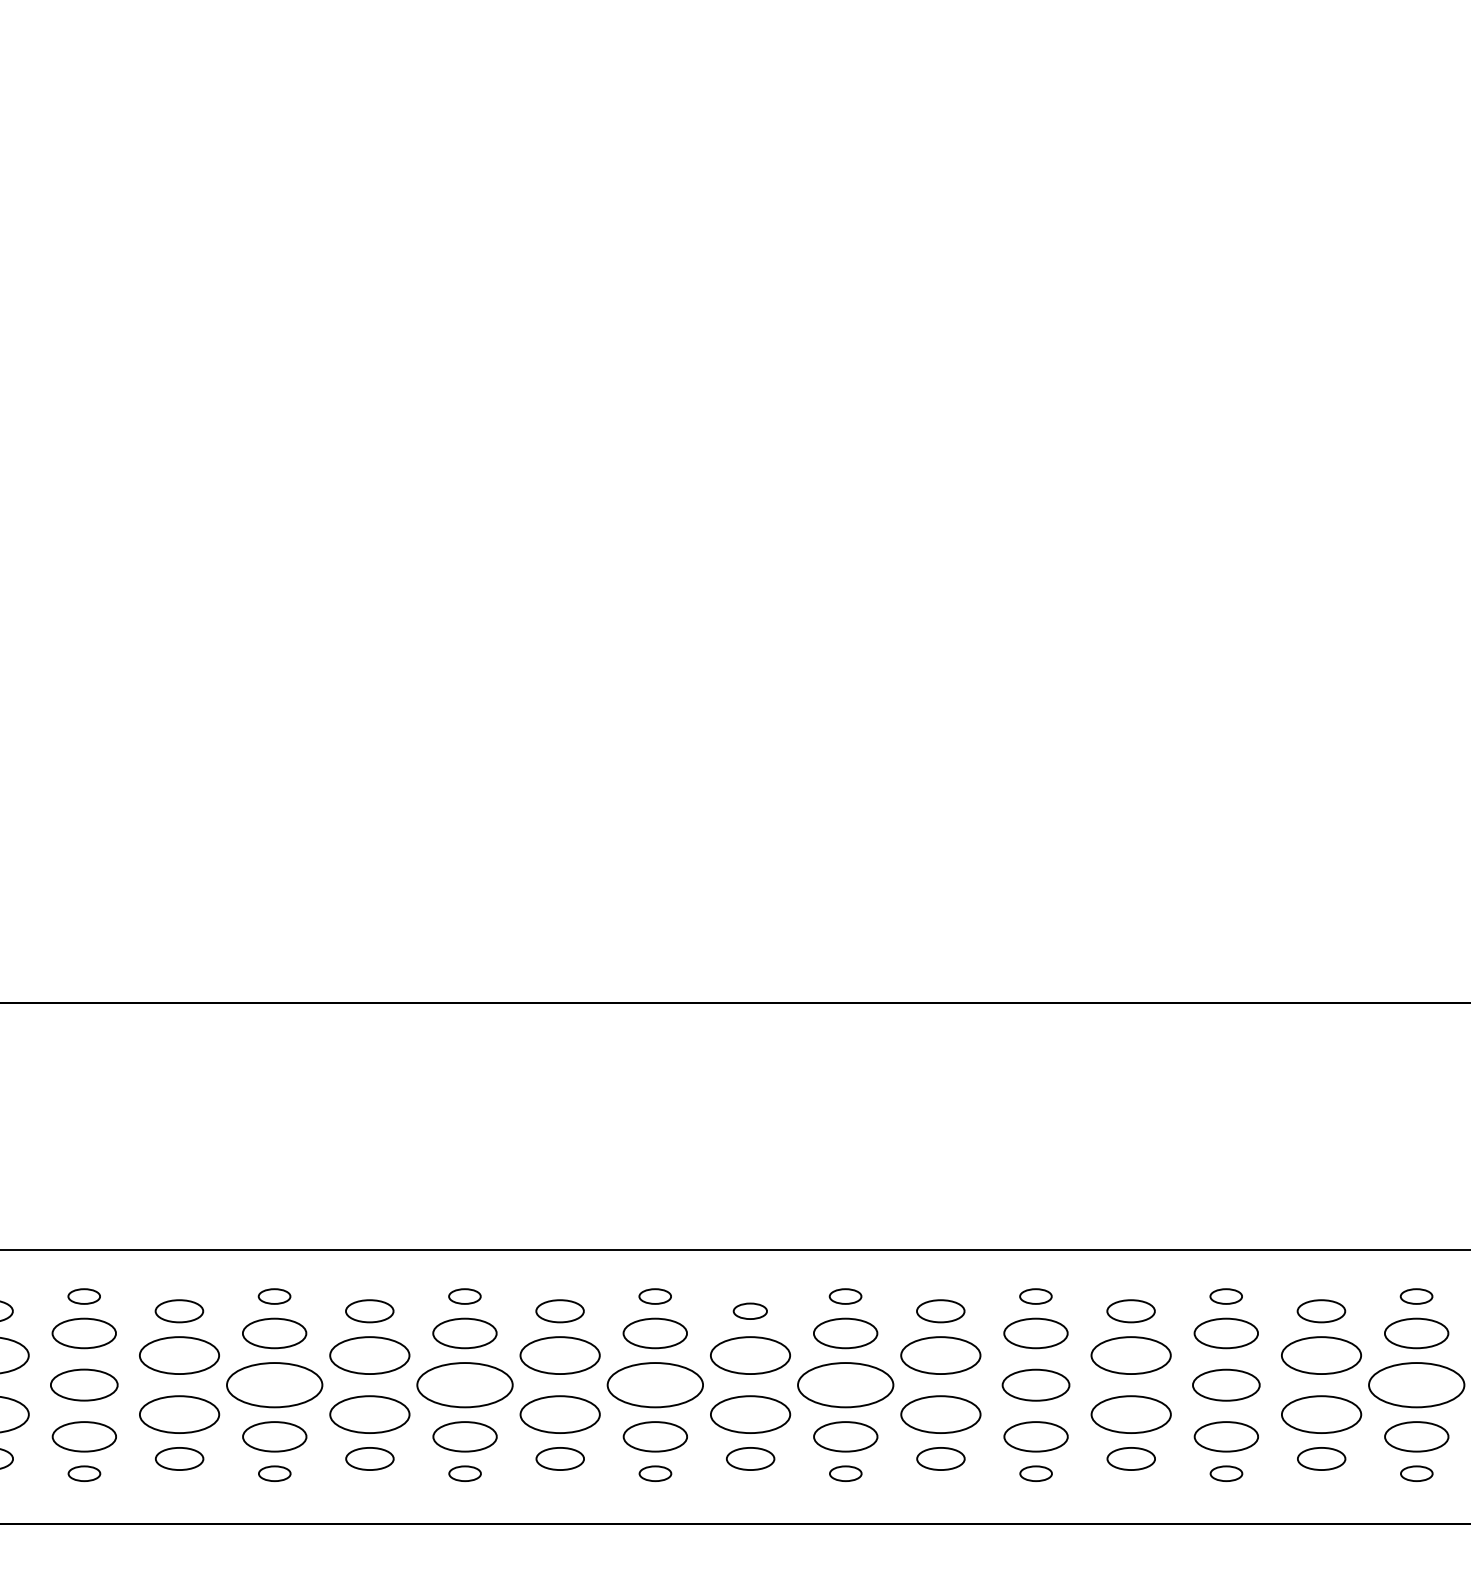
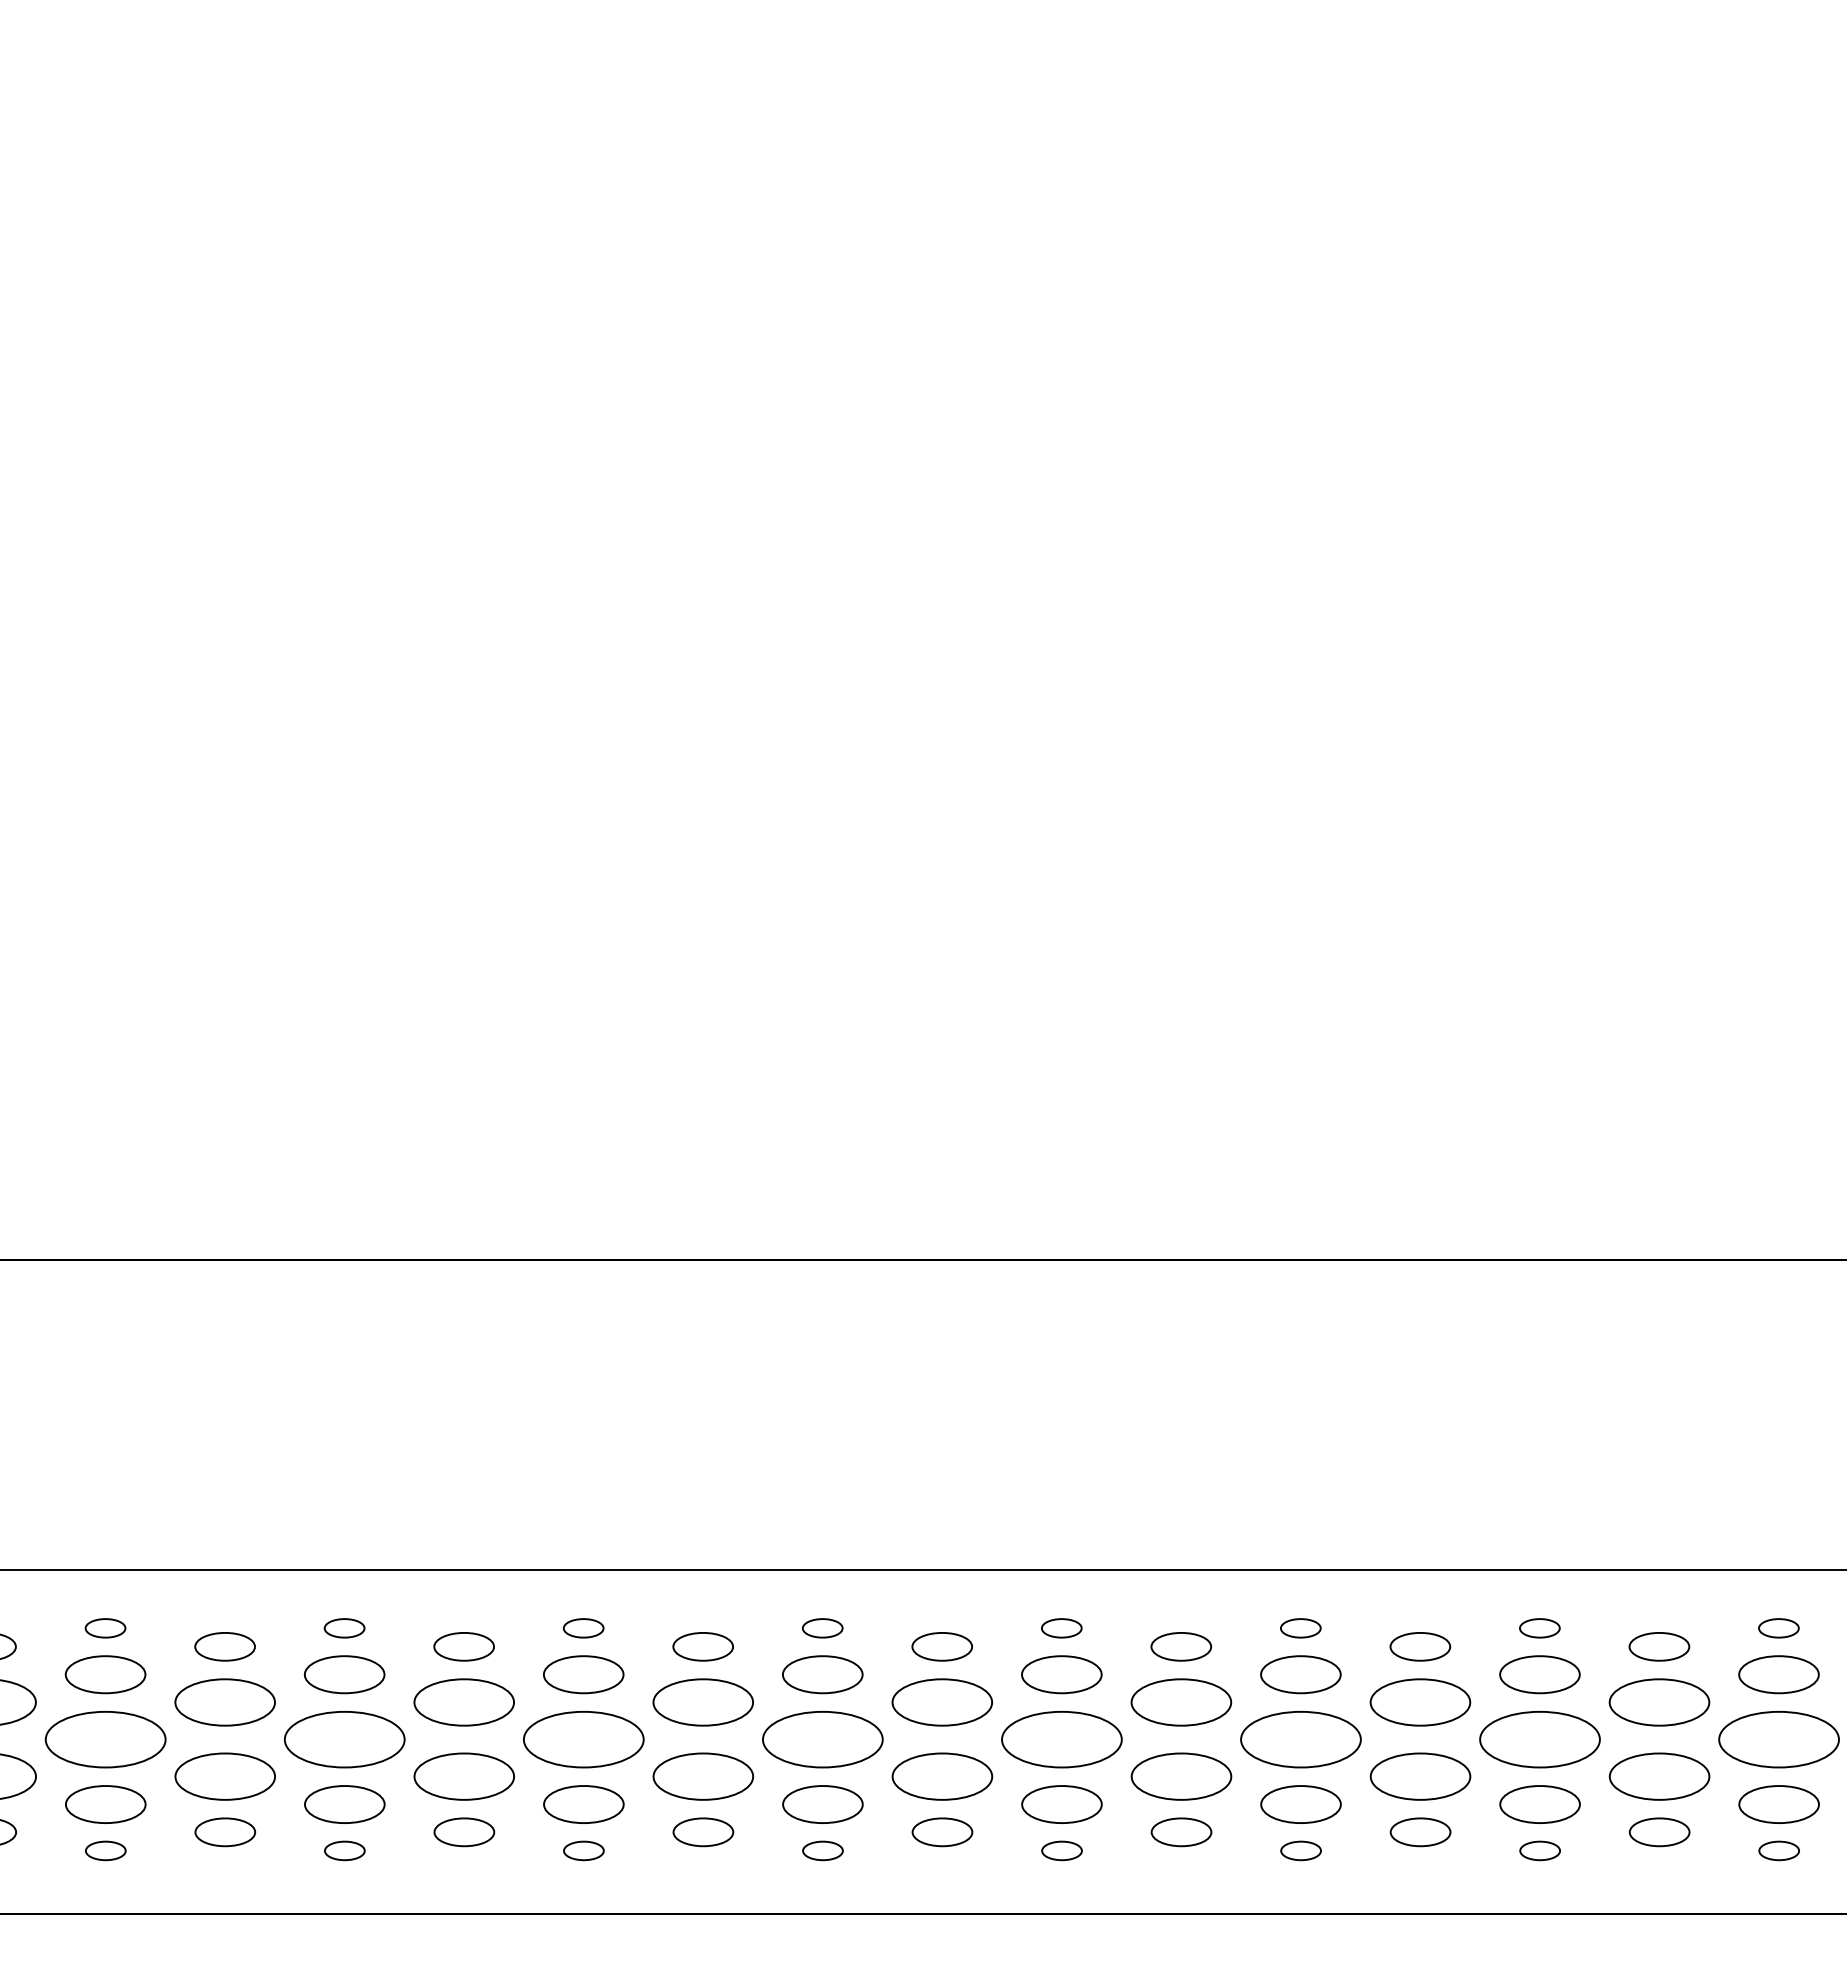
part: (749, 1311) -> (941, 1646), size x1.43
part: (84, 1385) -> (105, 1739), size x1.43
part: (1035, 1385) -> (1300, 1739), size x1.43
part: (1225, 1385) -> (1539, 1739), size x1.43

